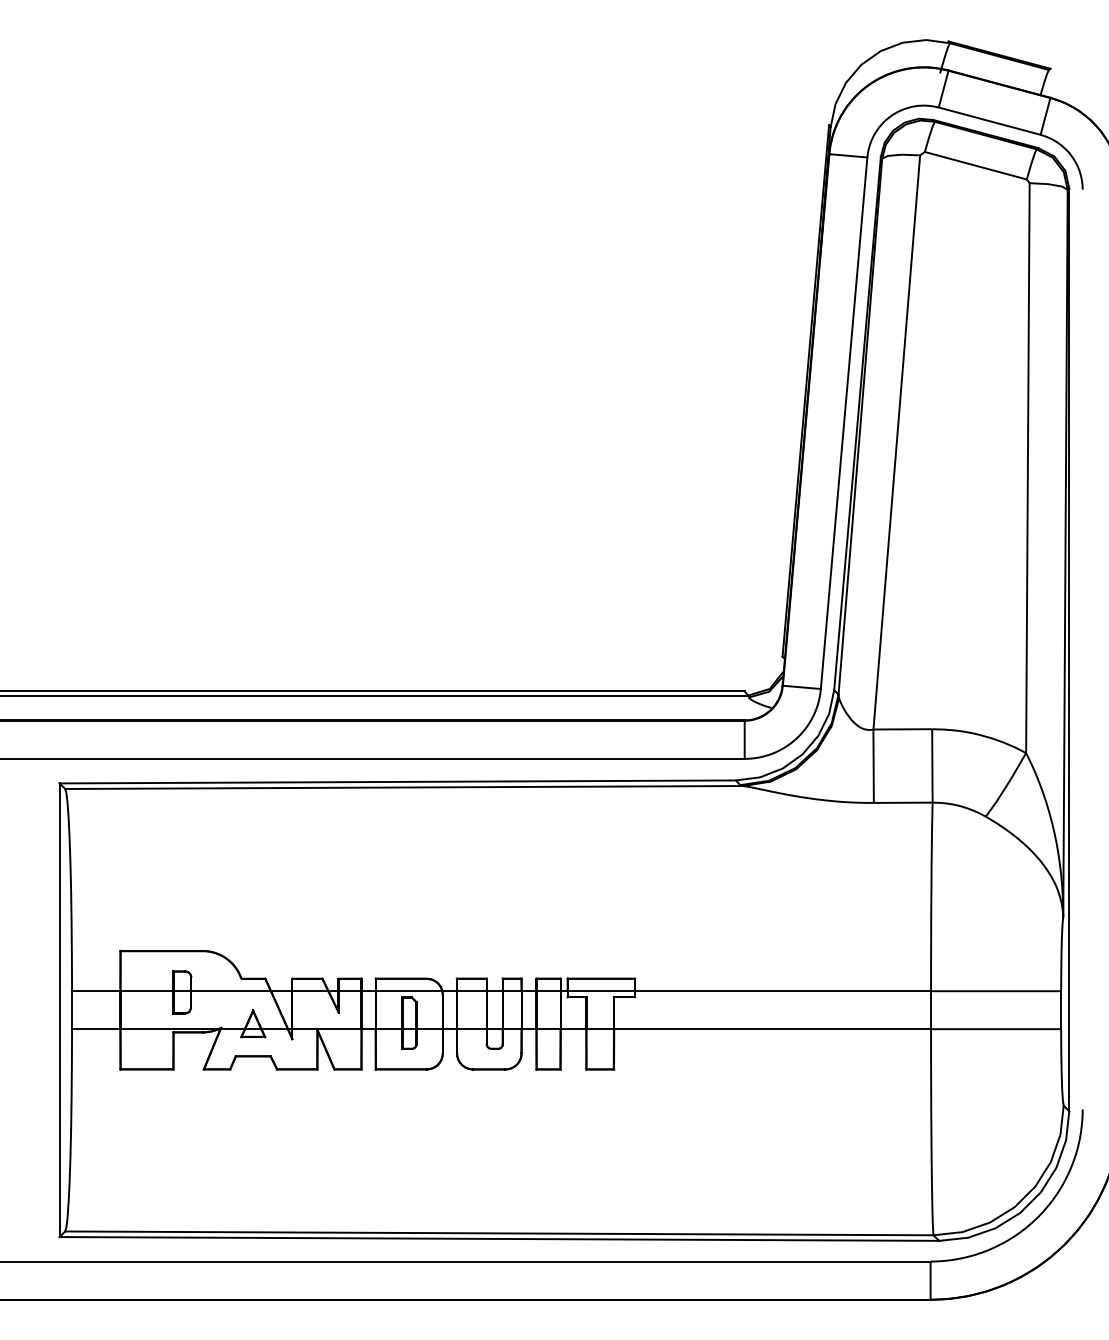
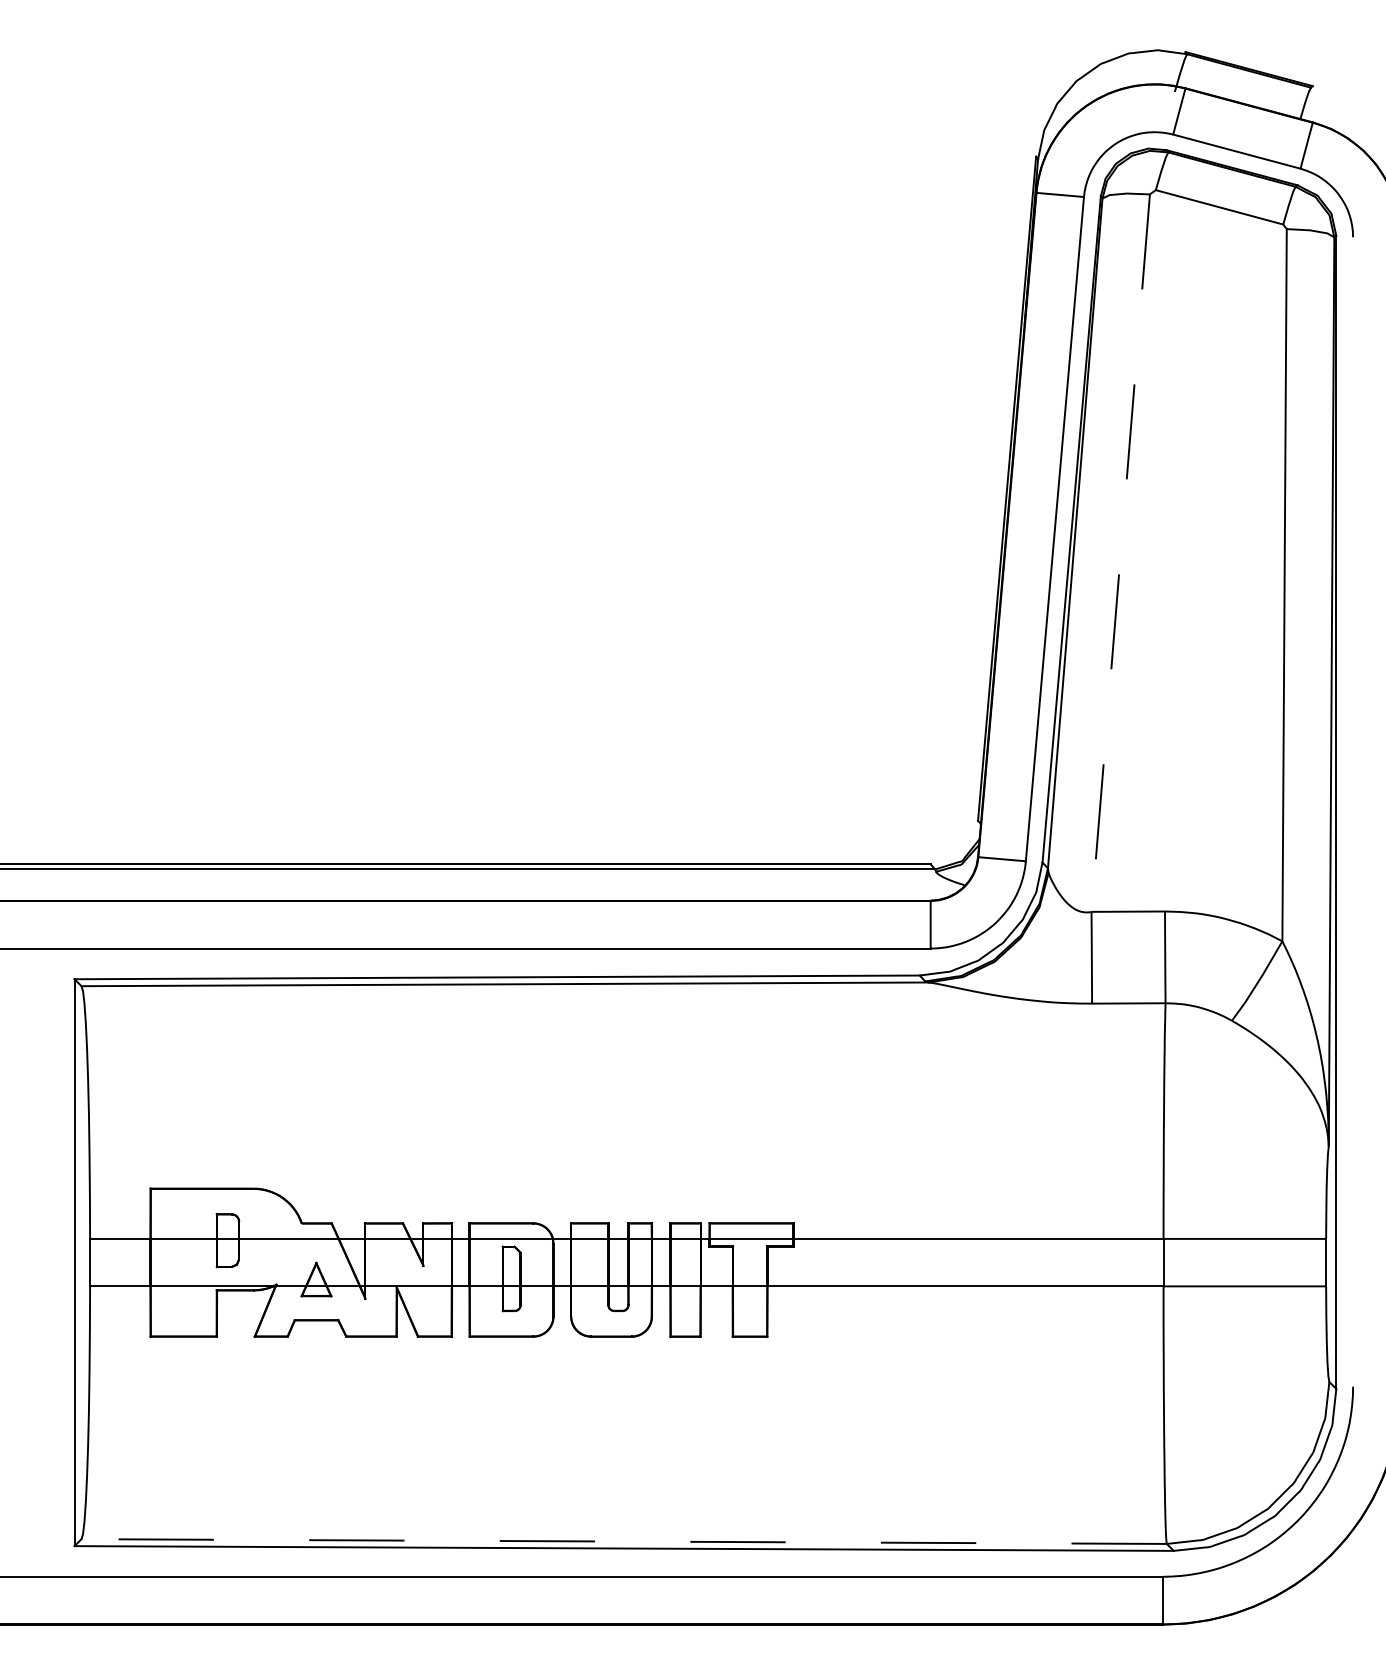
line: (896, 442) -> (1120, 553), solid -> dashed
line: (499, 1233) -> (624, 1541), solid -> dashed

